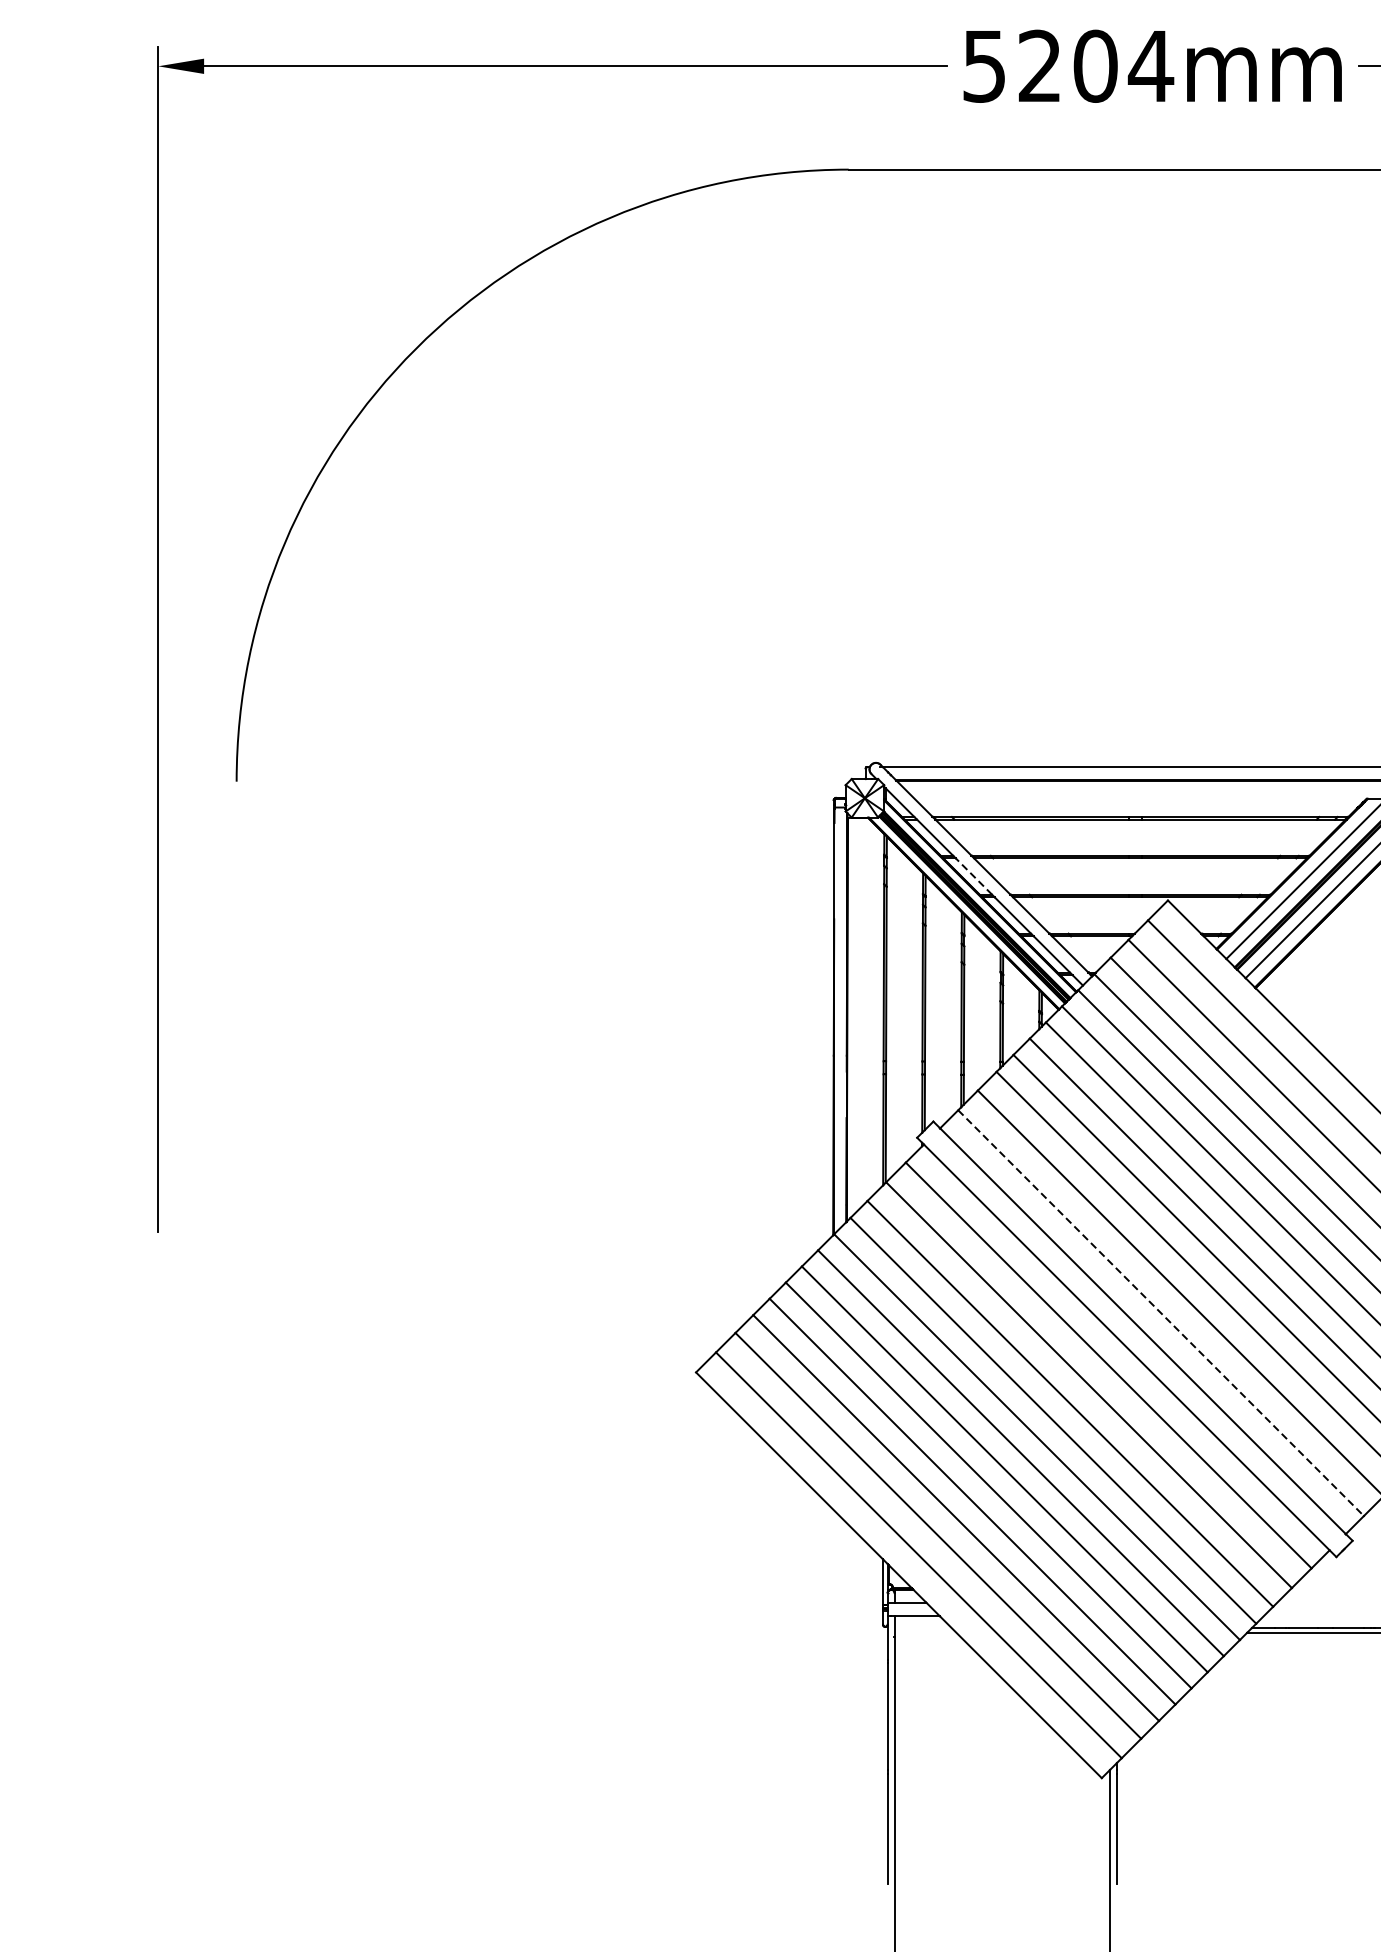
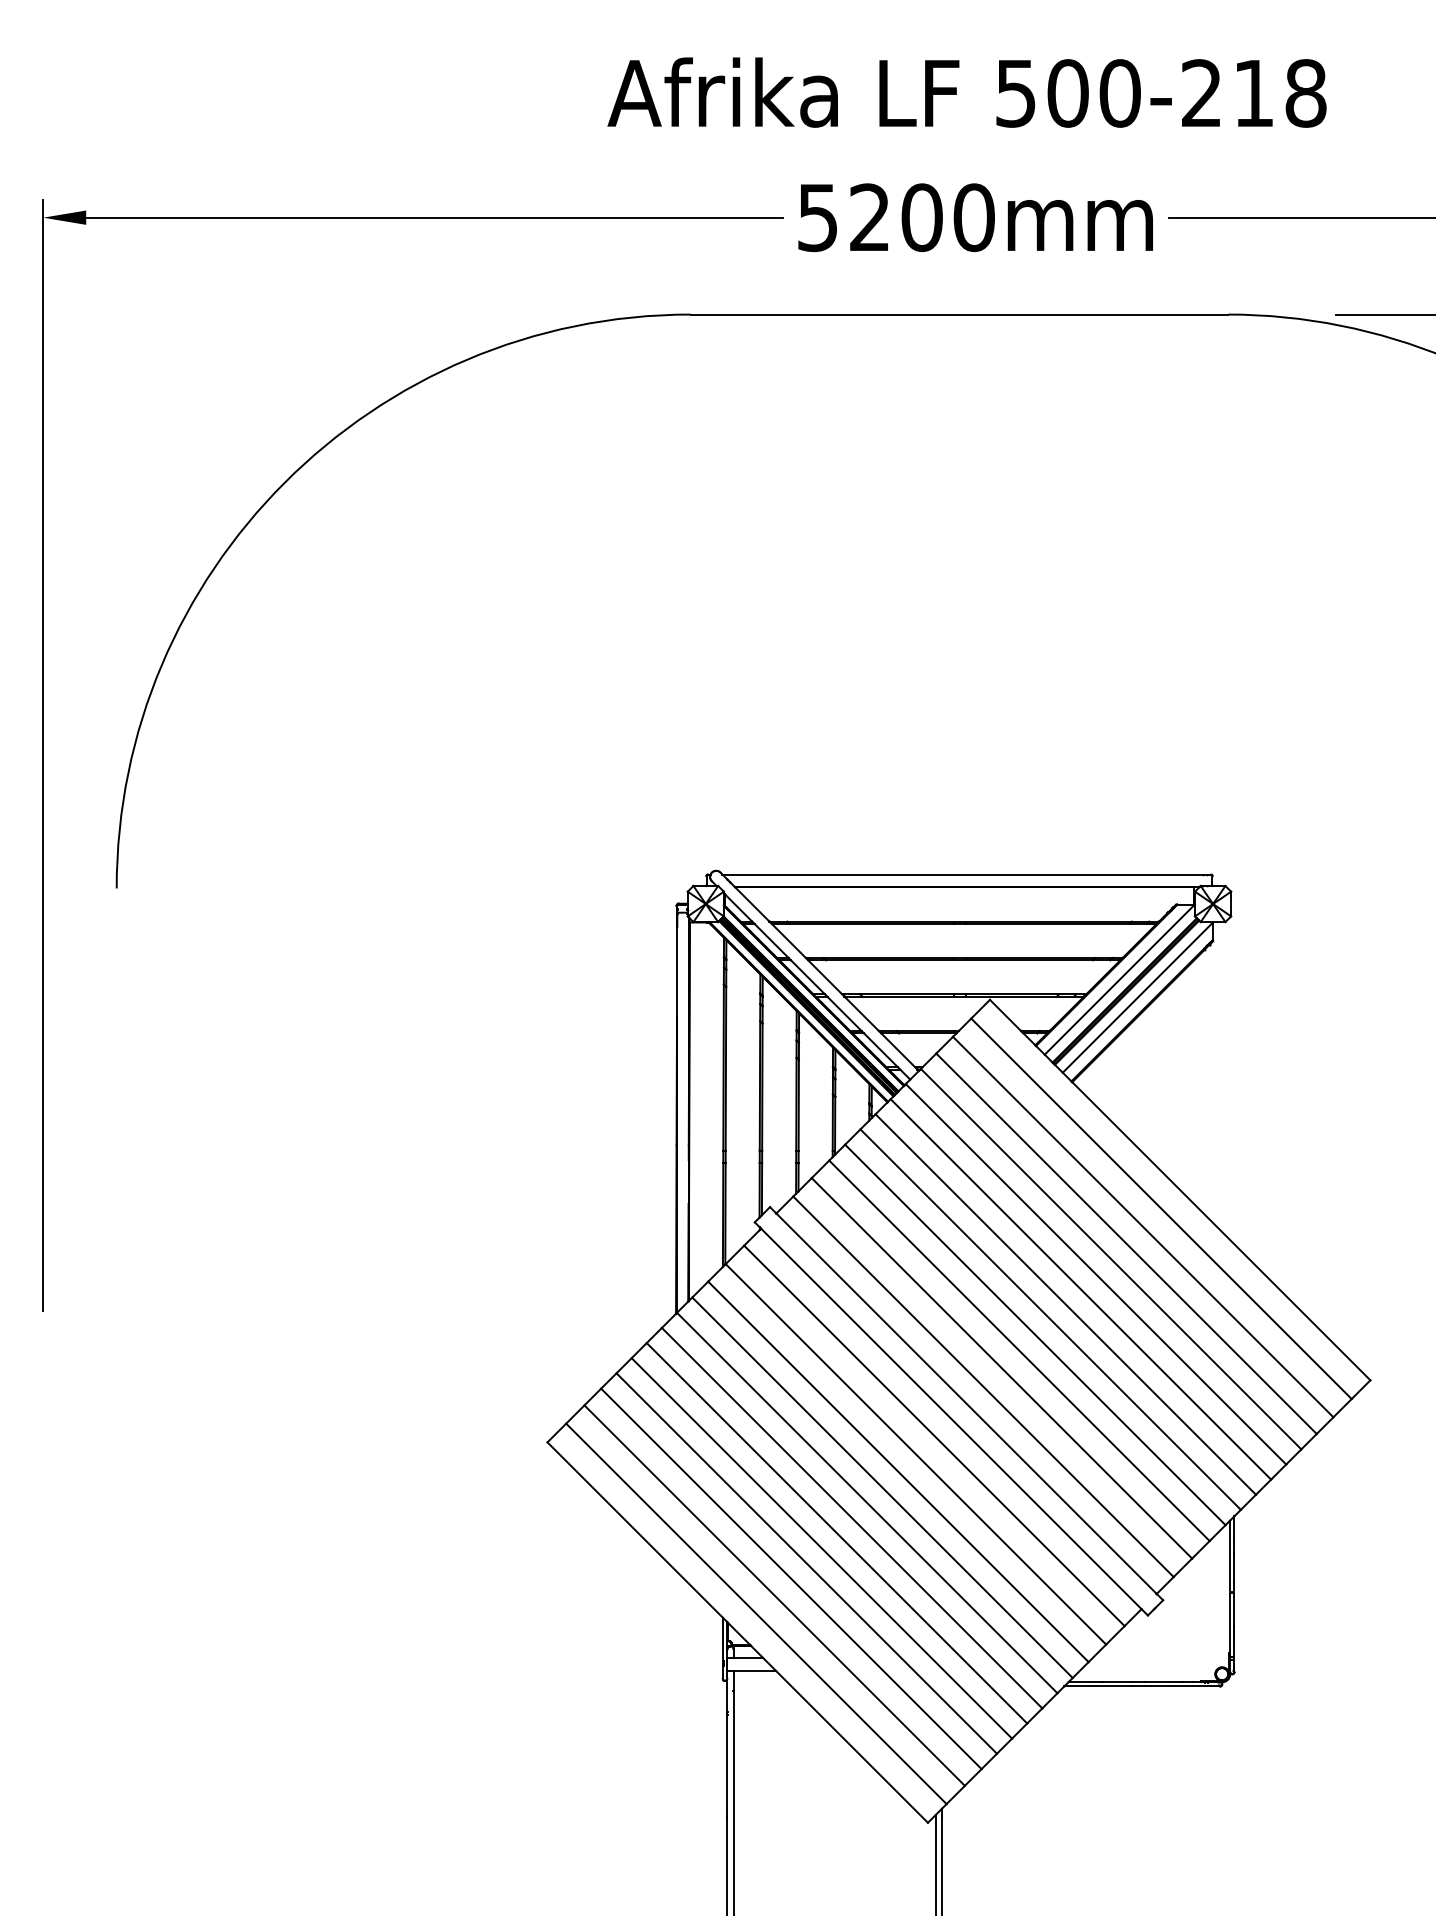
text: (1150, 66) -> (973, 217), 5204mm -> 5200mm
line: (973, 876) -> (807, 977), dashed -> solid
line: (1161, 1313) -> (983, 1387), dashed -> solid

